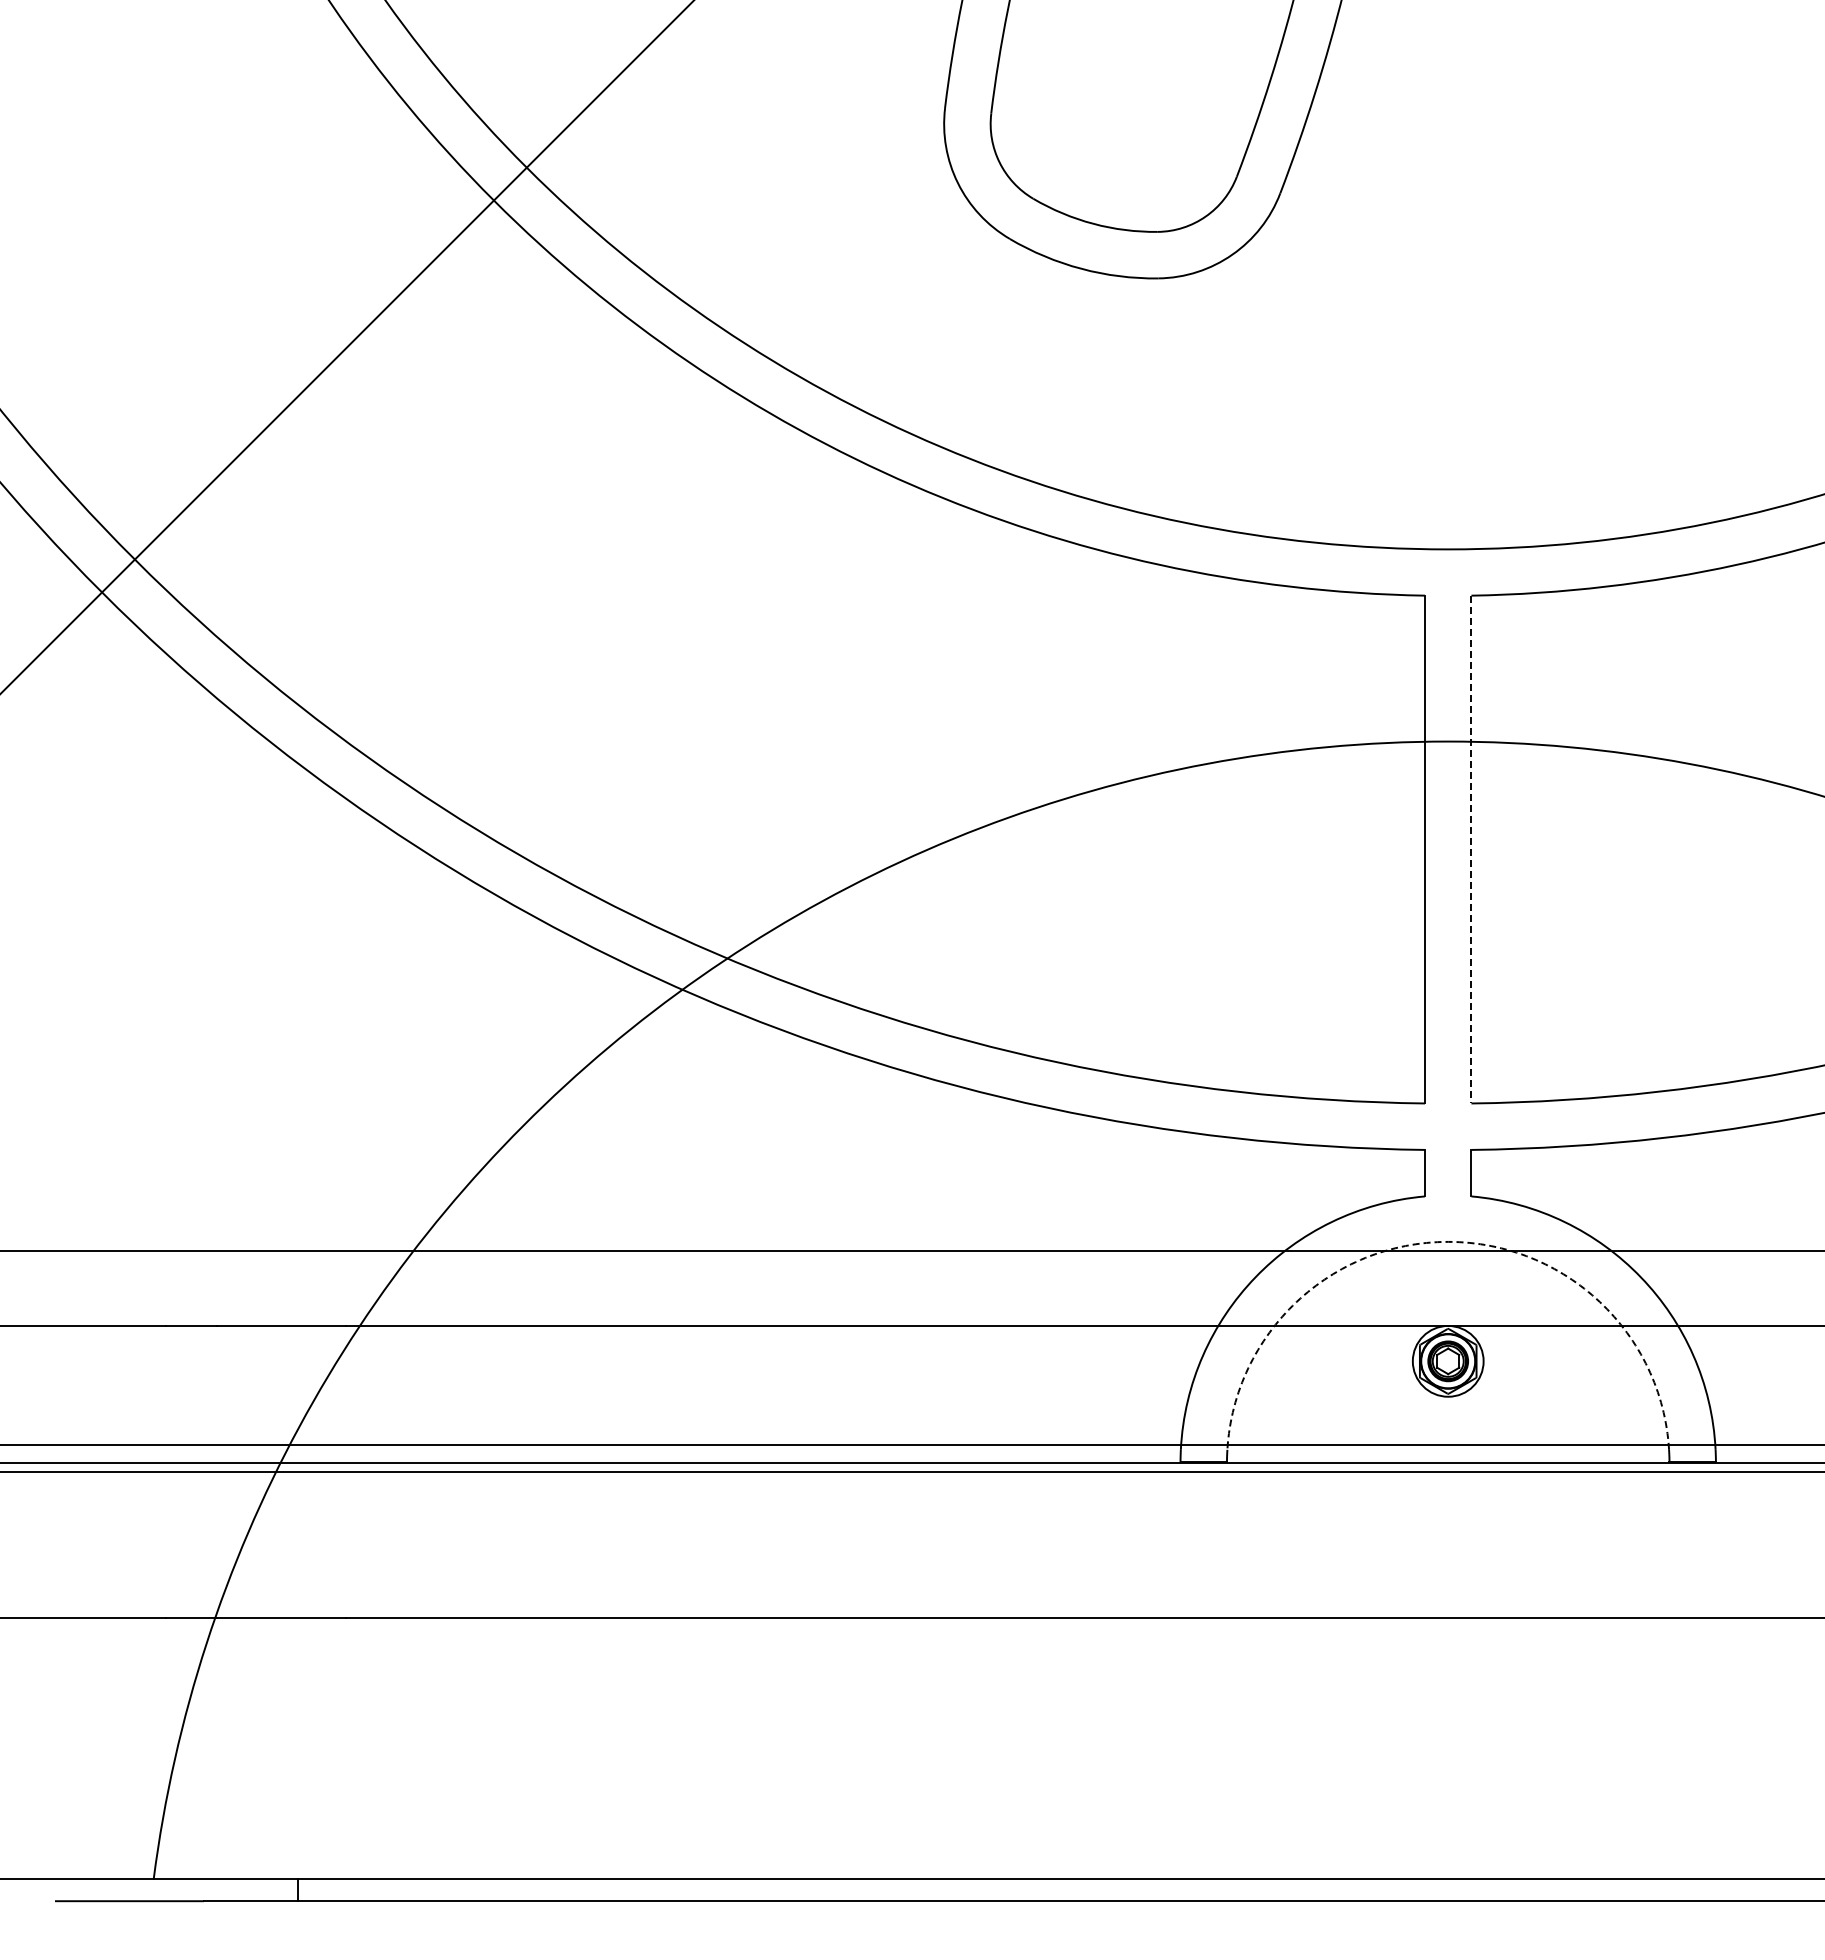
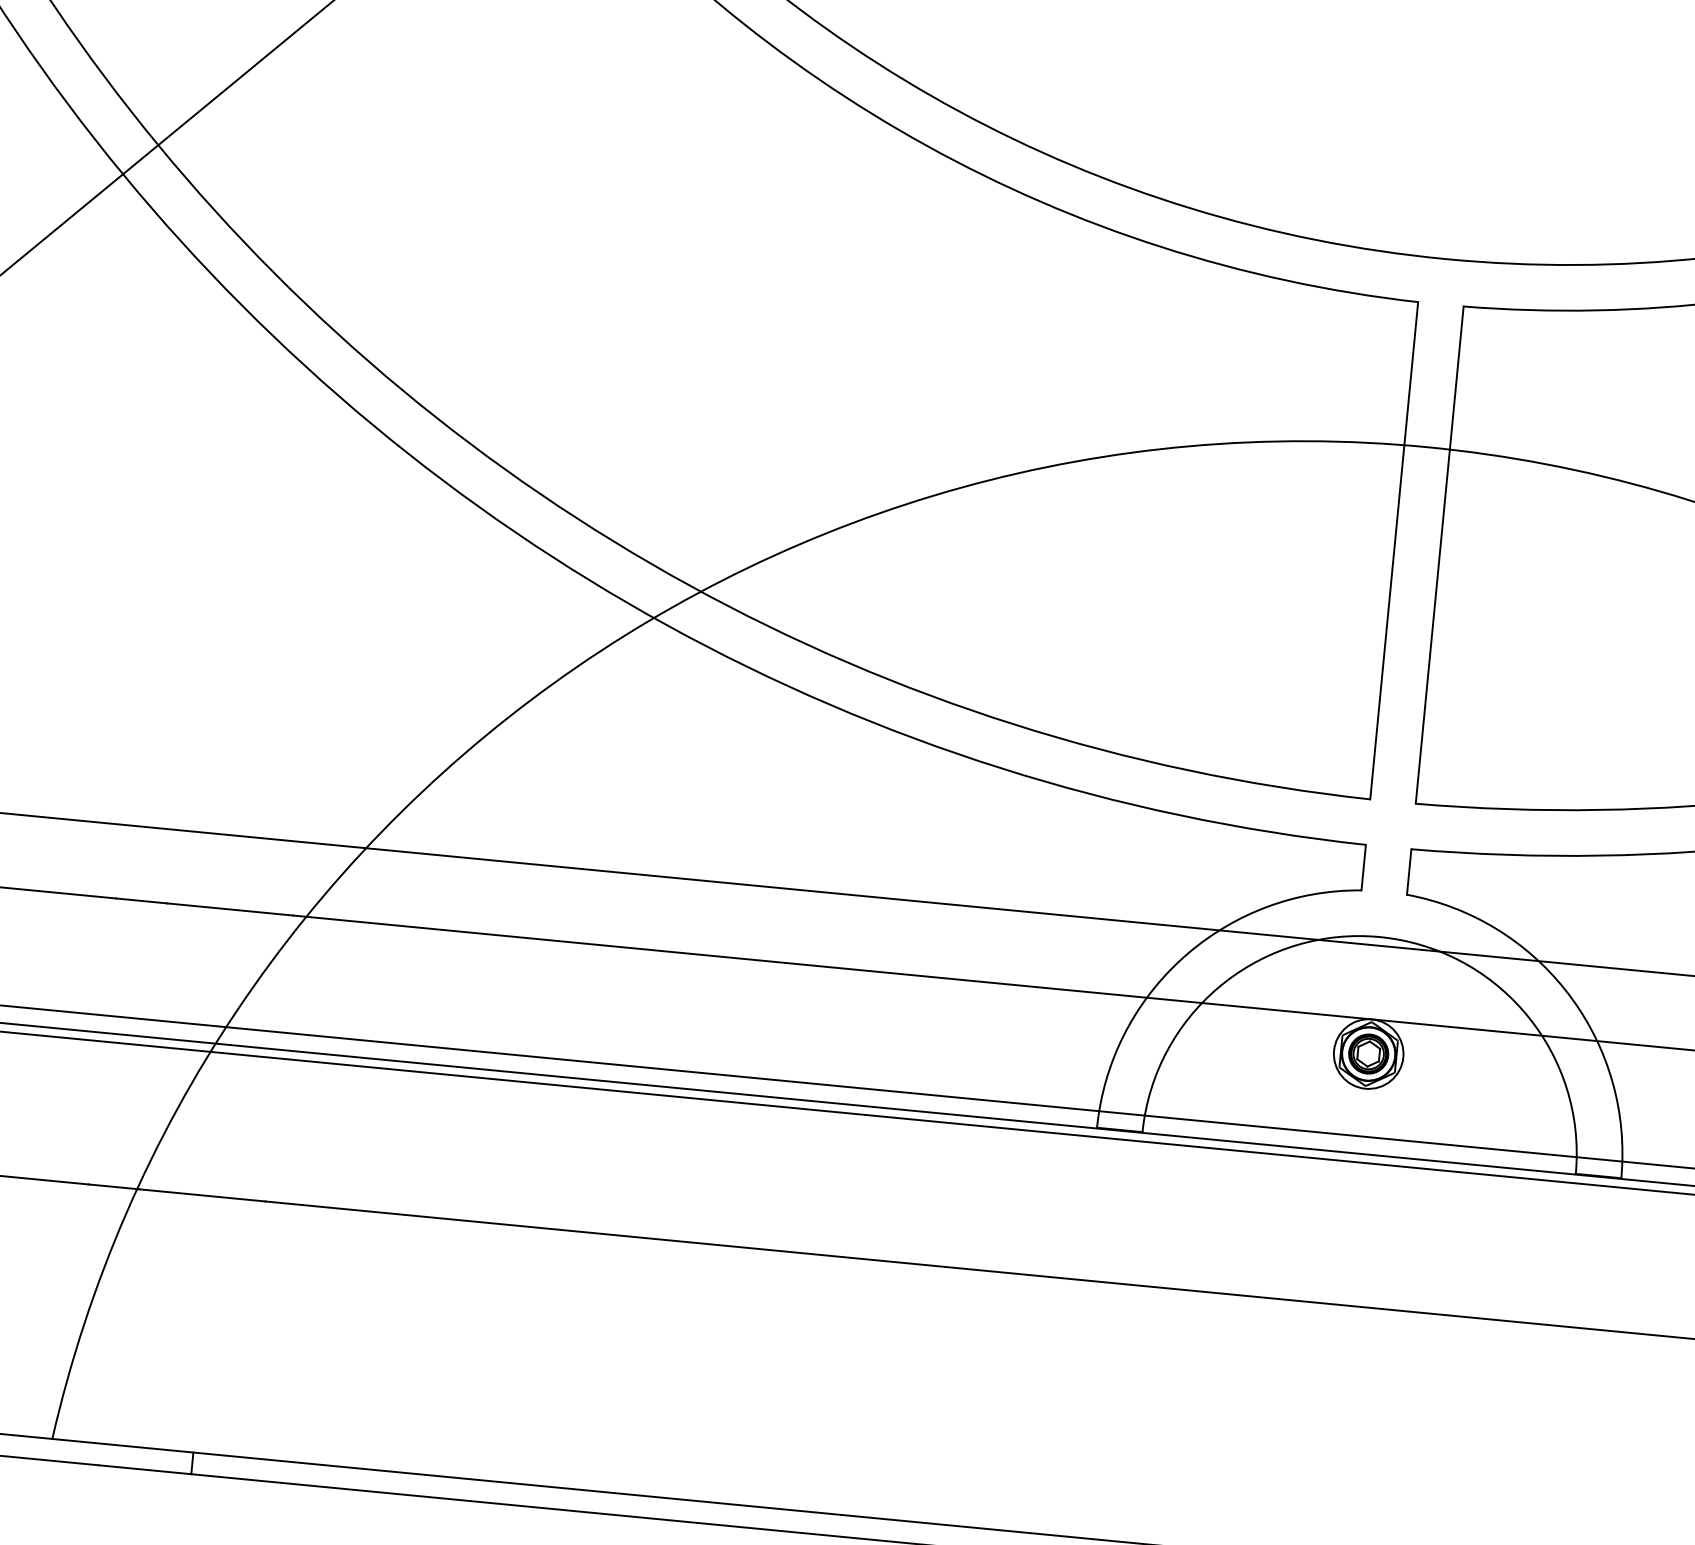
line: (1471, 849) -> (1439, 555), dashed -> solid
arc: (1448, 1241) -> (1380, 936), dashed -> solid

